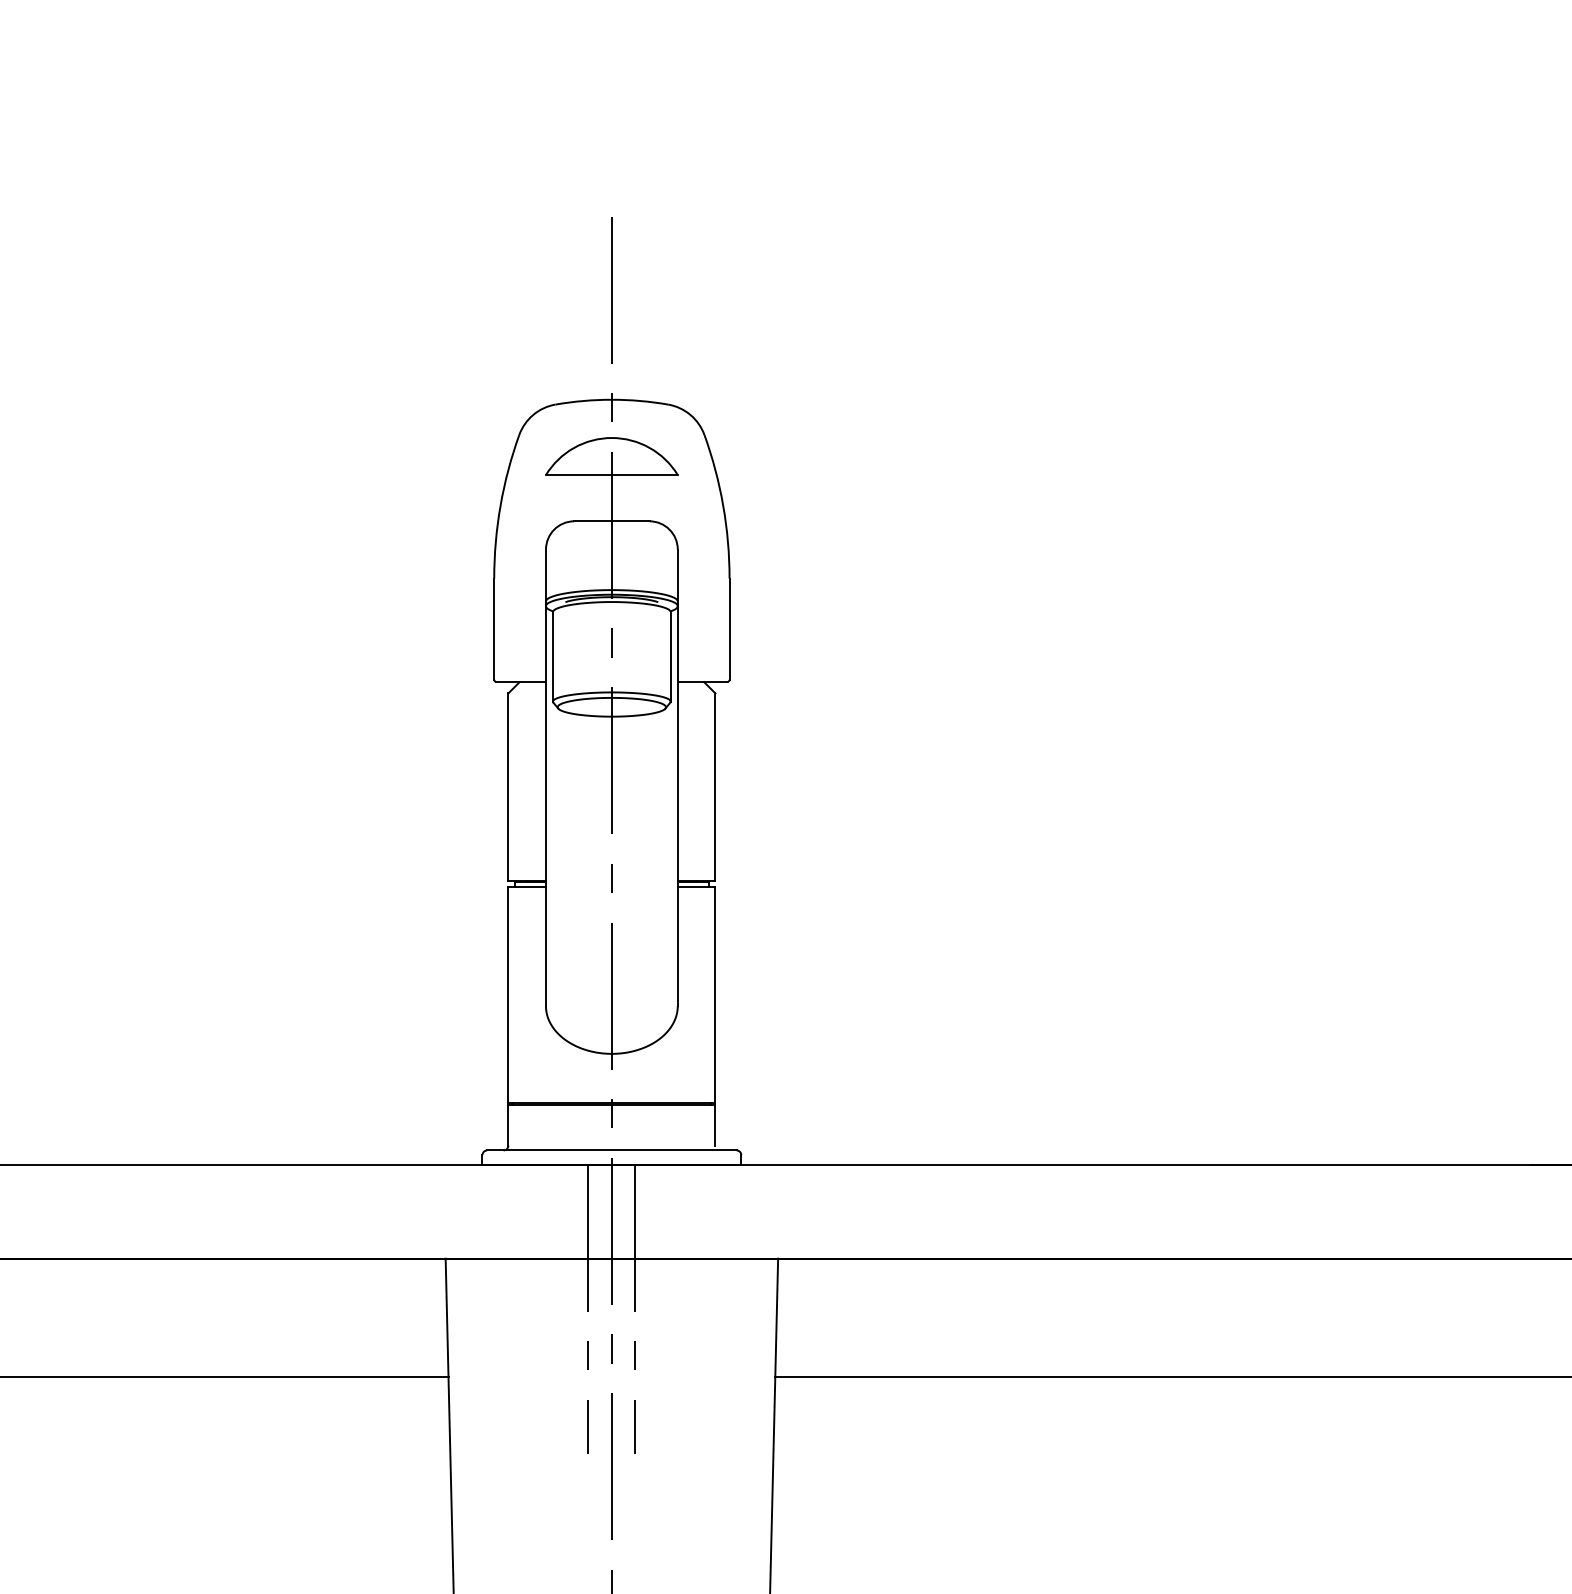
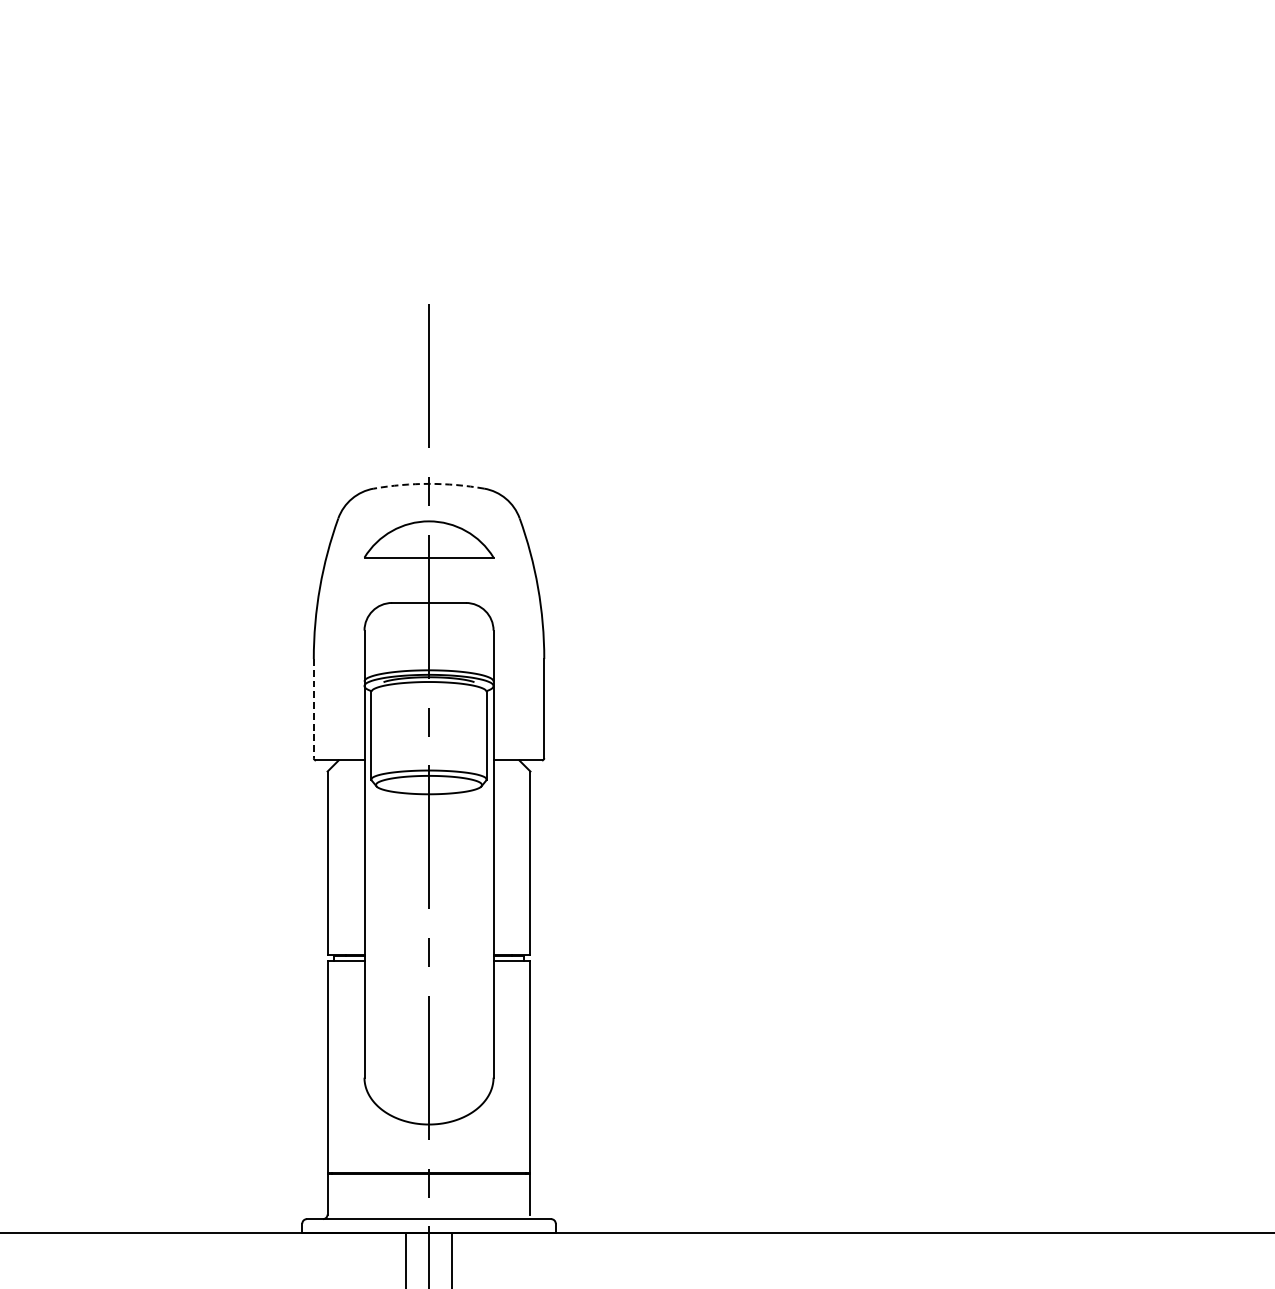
arc: (611, 399) -> (428, 483), solid -> dashed
line: (494, 629) -> (314, 708), solid -> dashed

